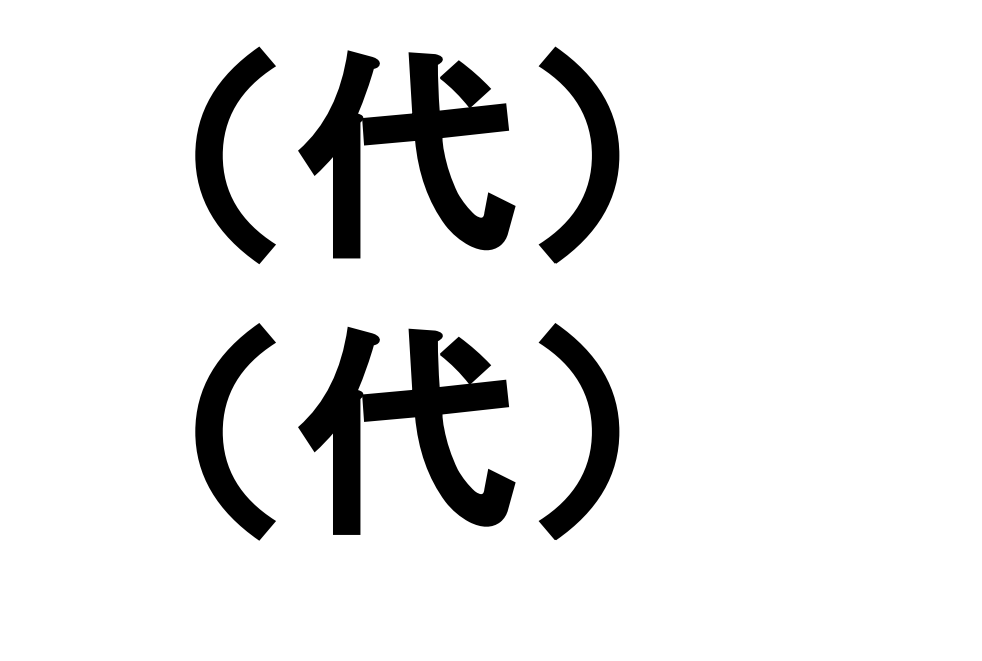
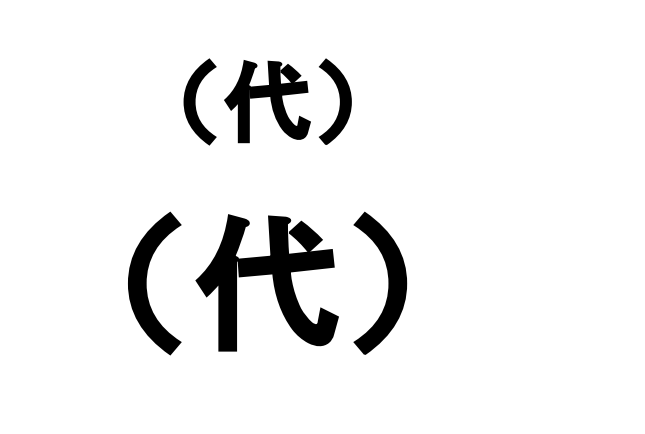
part: (407, 154) -> (267, 101), size x0.6

